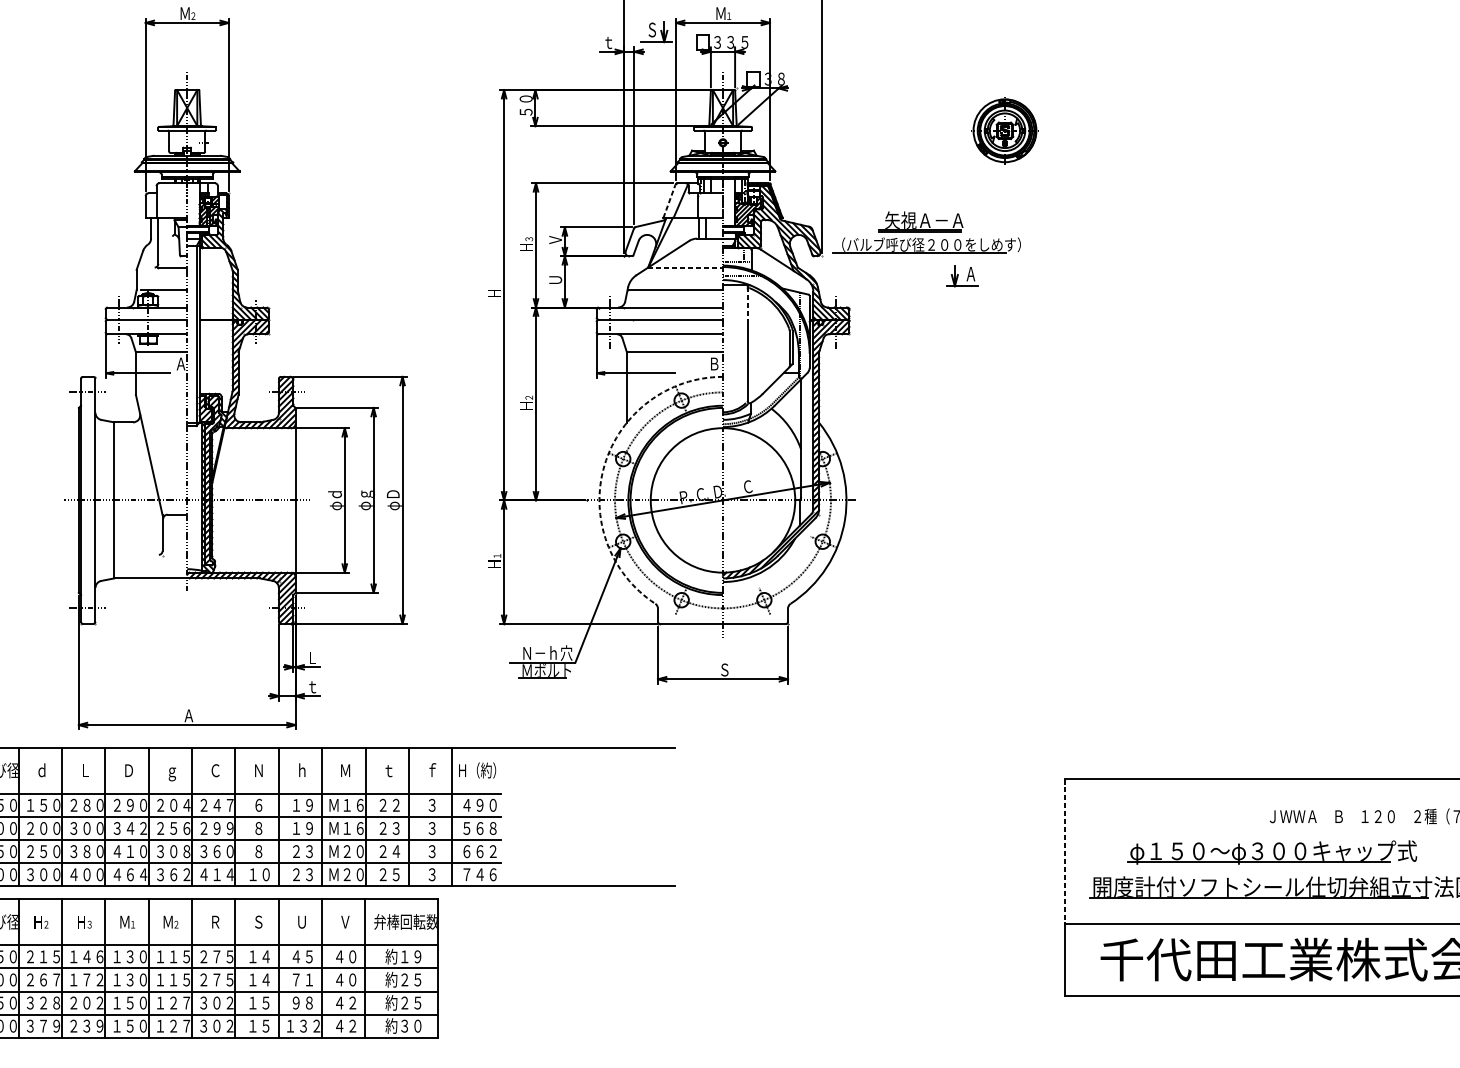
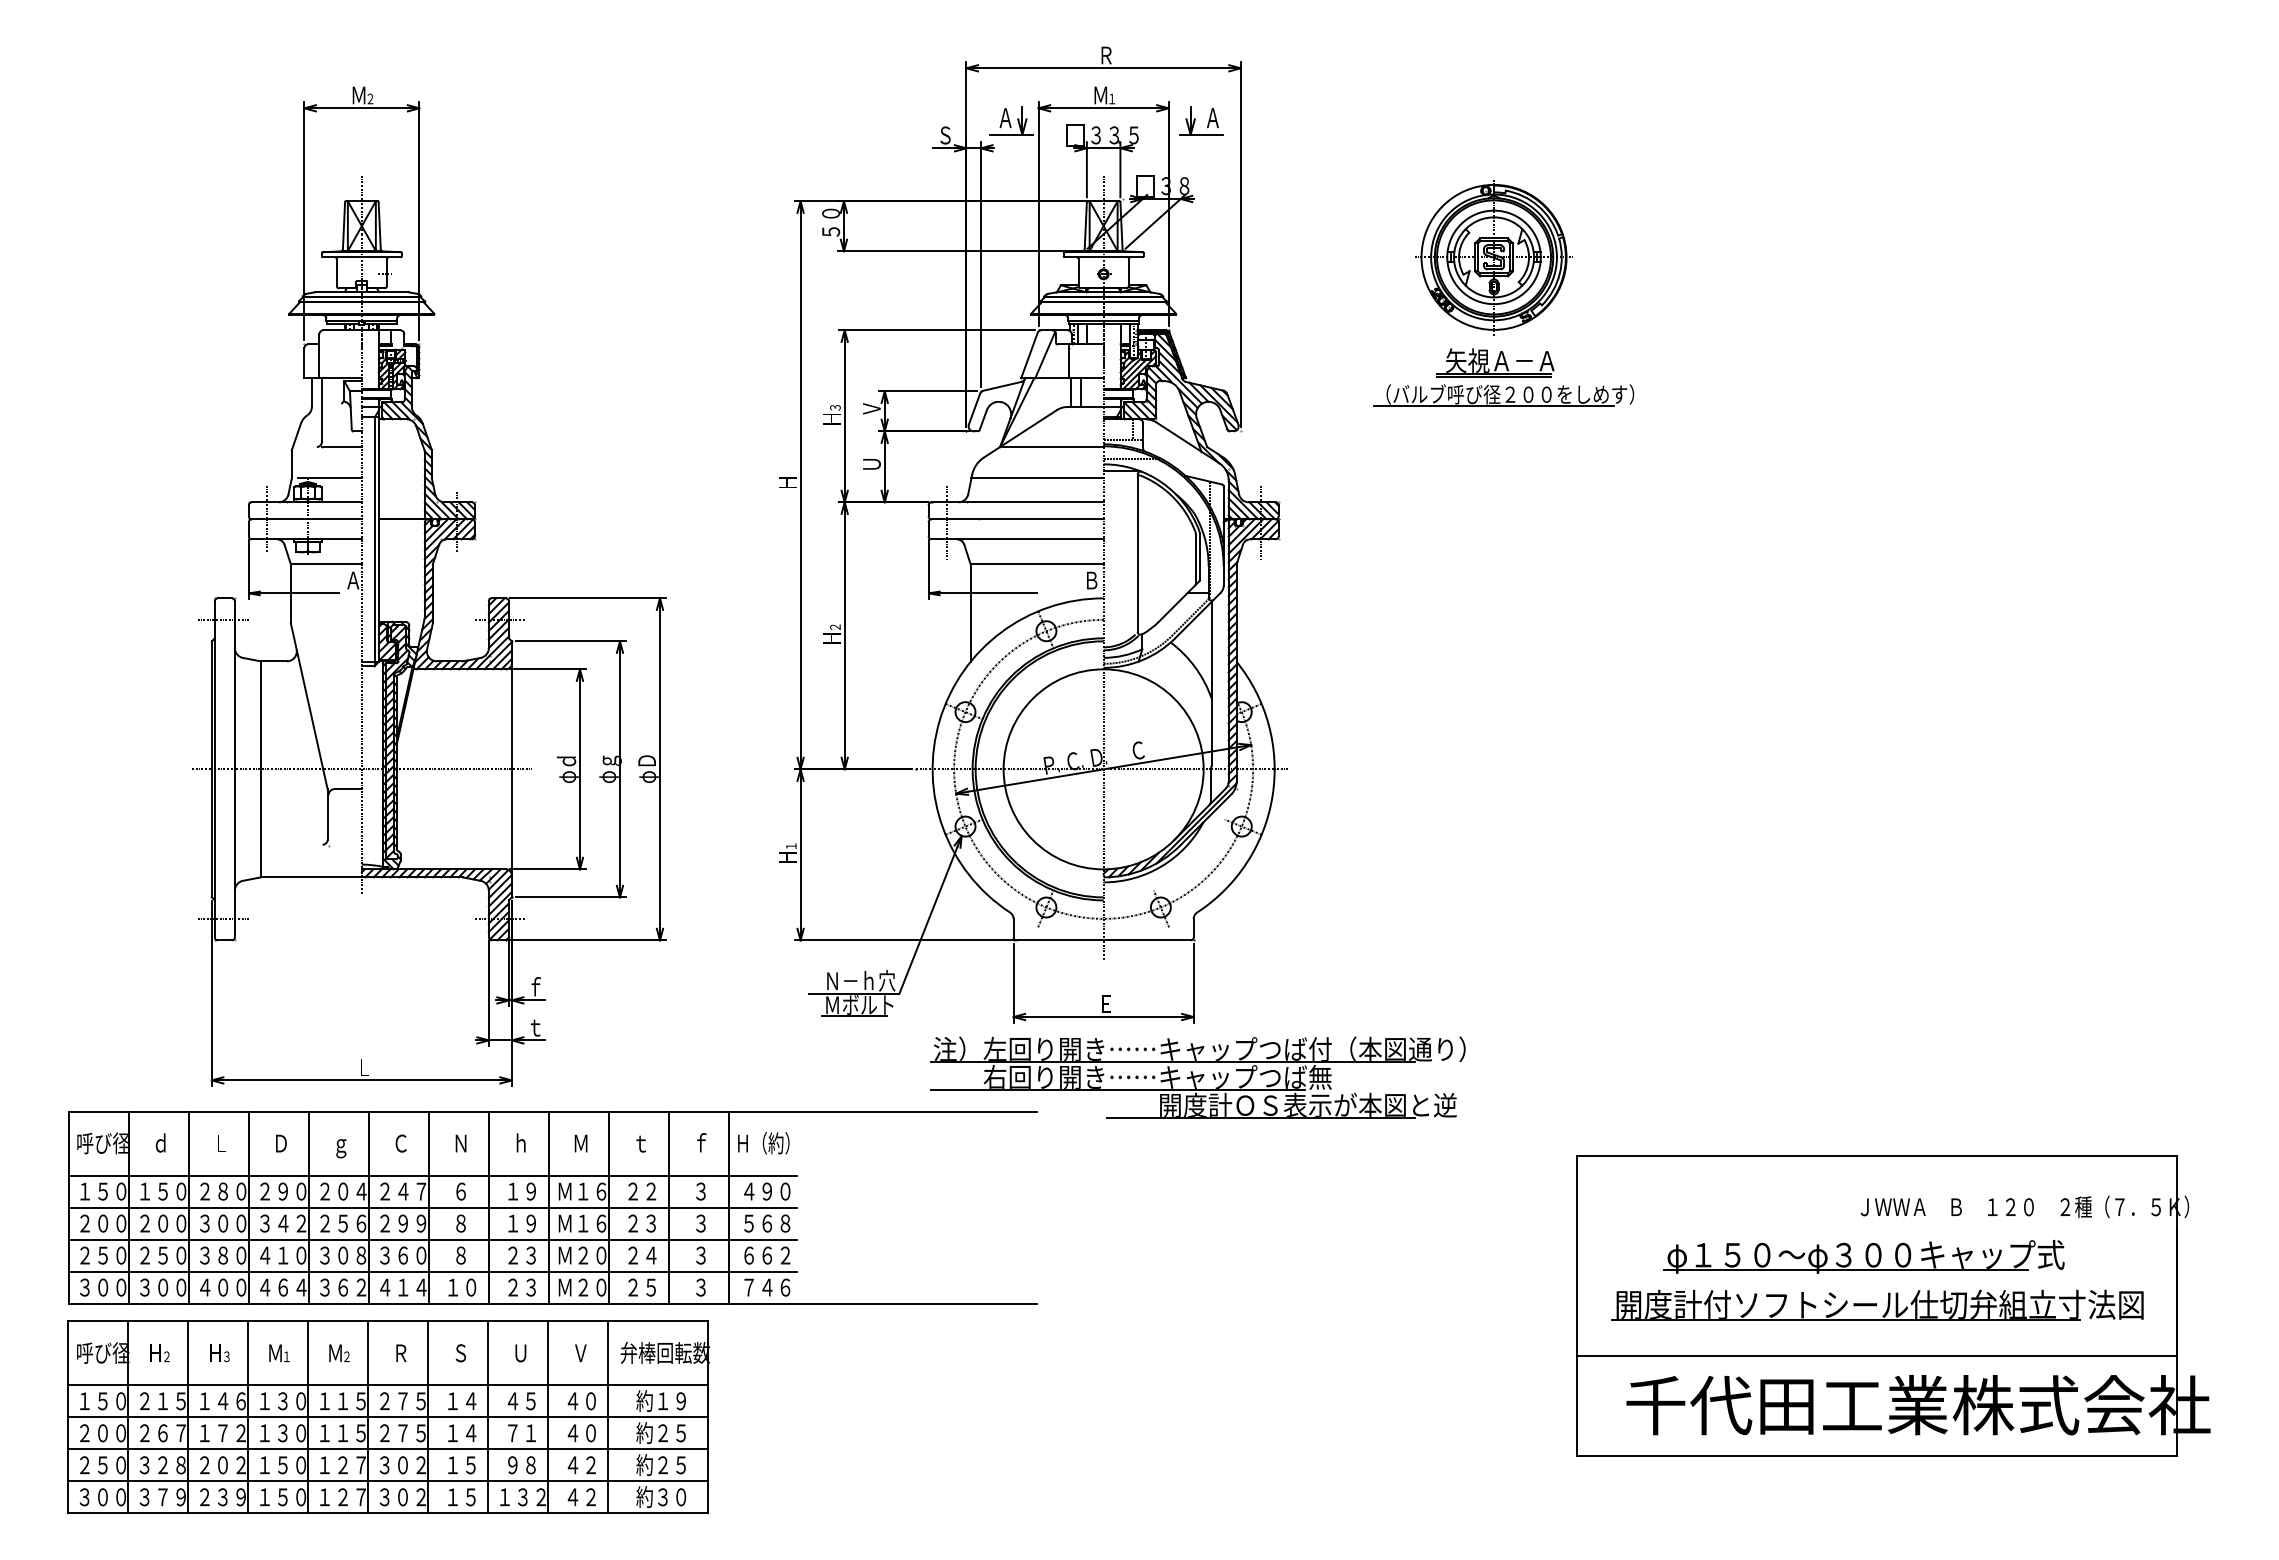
text: (652, 29) -> (1005, 117), Ｓ -> Ａ
text: (608, 42) -> (945, 135), ｔ -> Ｓ
part: (1004, 130) -> (1493, 257), size x1.67
line: (669, 201) -> (1029, 355), dashed -> solid
part: (926, 232) -> (1503, 377), moved
line: (685, 267) -> (1051, 447), dashed -> solid
part: (962, 275) -> (1201, 120), moved
line: (747, 304) -> (1137, 497), dashed -> solid
arc: (604, 465) -> (939, 720), dashed -> solid
text: (312, 657) -> (535, 986), Ｌ -> ｆ
text: (725, 670) -> (1106, 1004), Ｓ -> Ｅ
text: (189, 715) -> (364, 1067), Ａ -> Ｌ
part: (790, 722) -> (1197, 1077), added
line: (1065, 852) -> (1577, 1256), dashed -> solid

